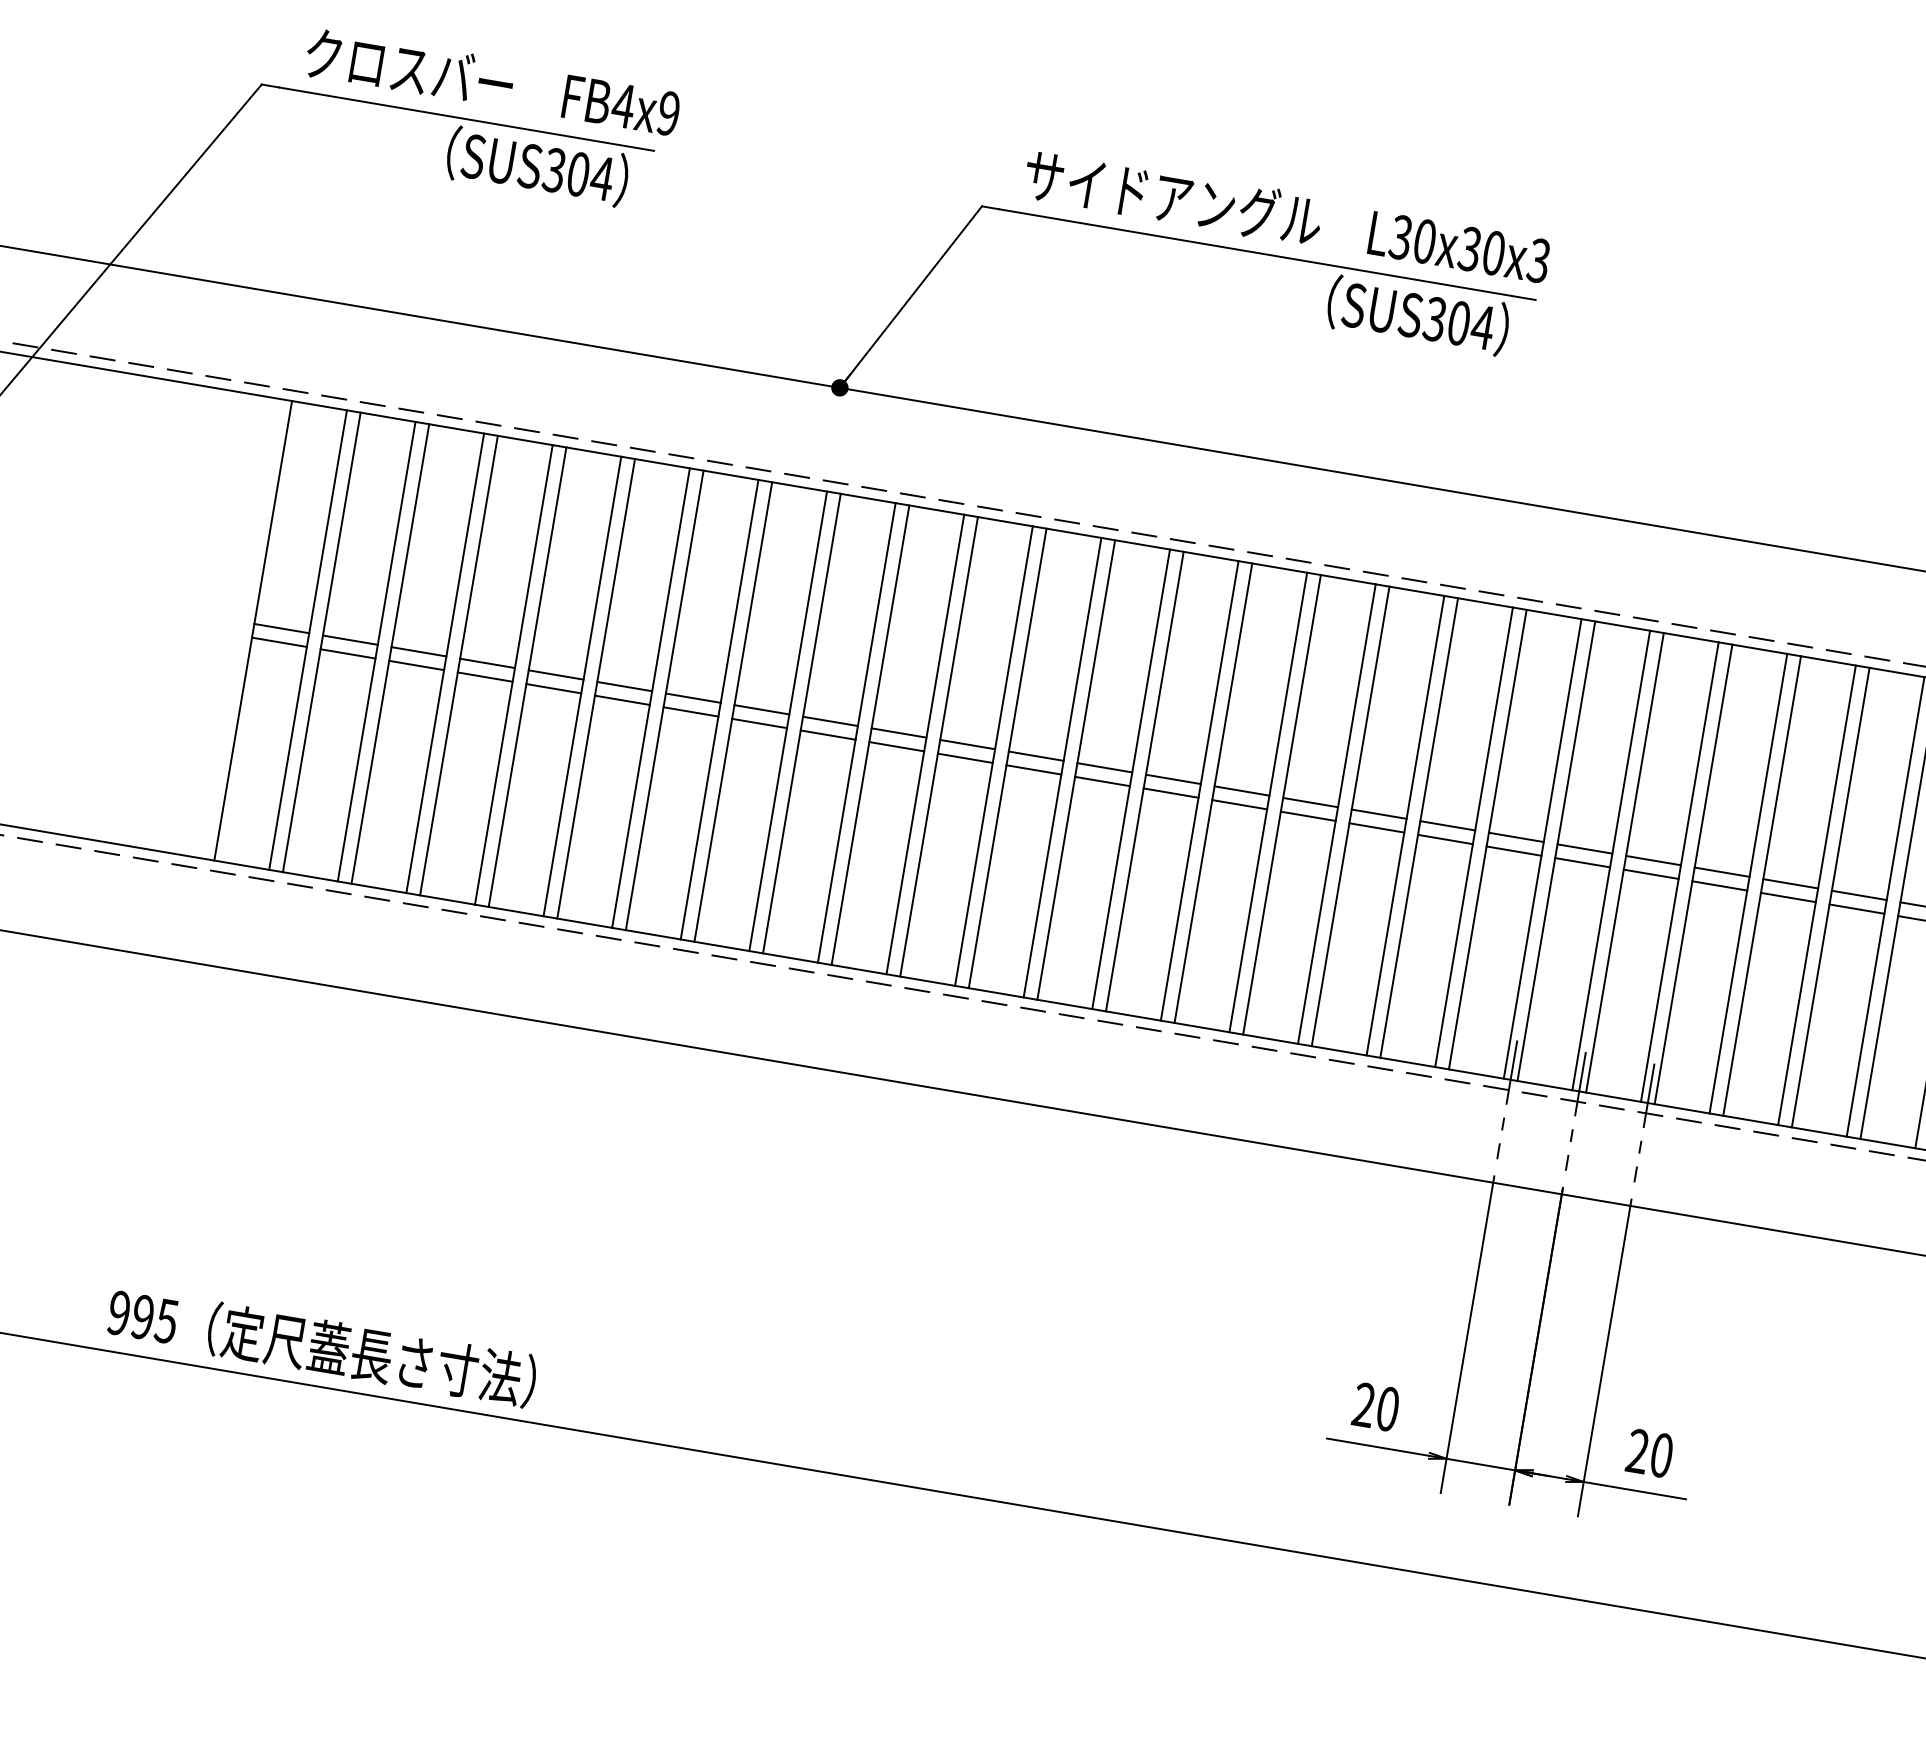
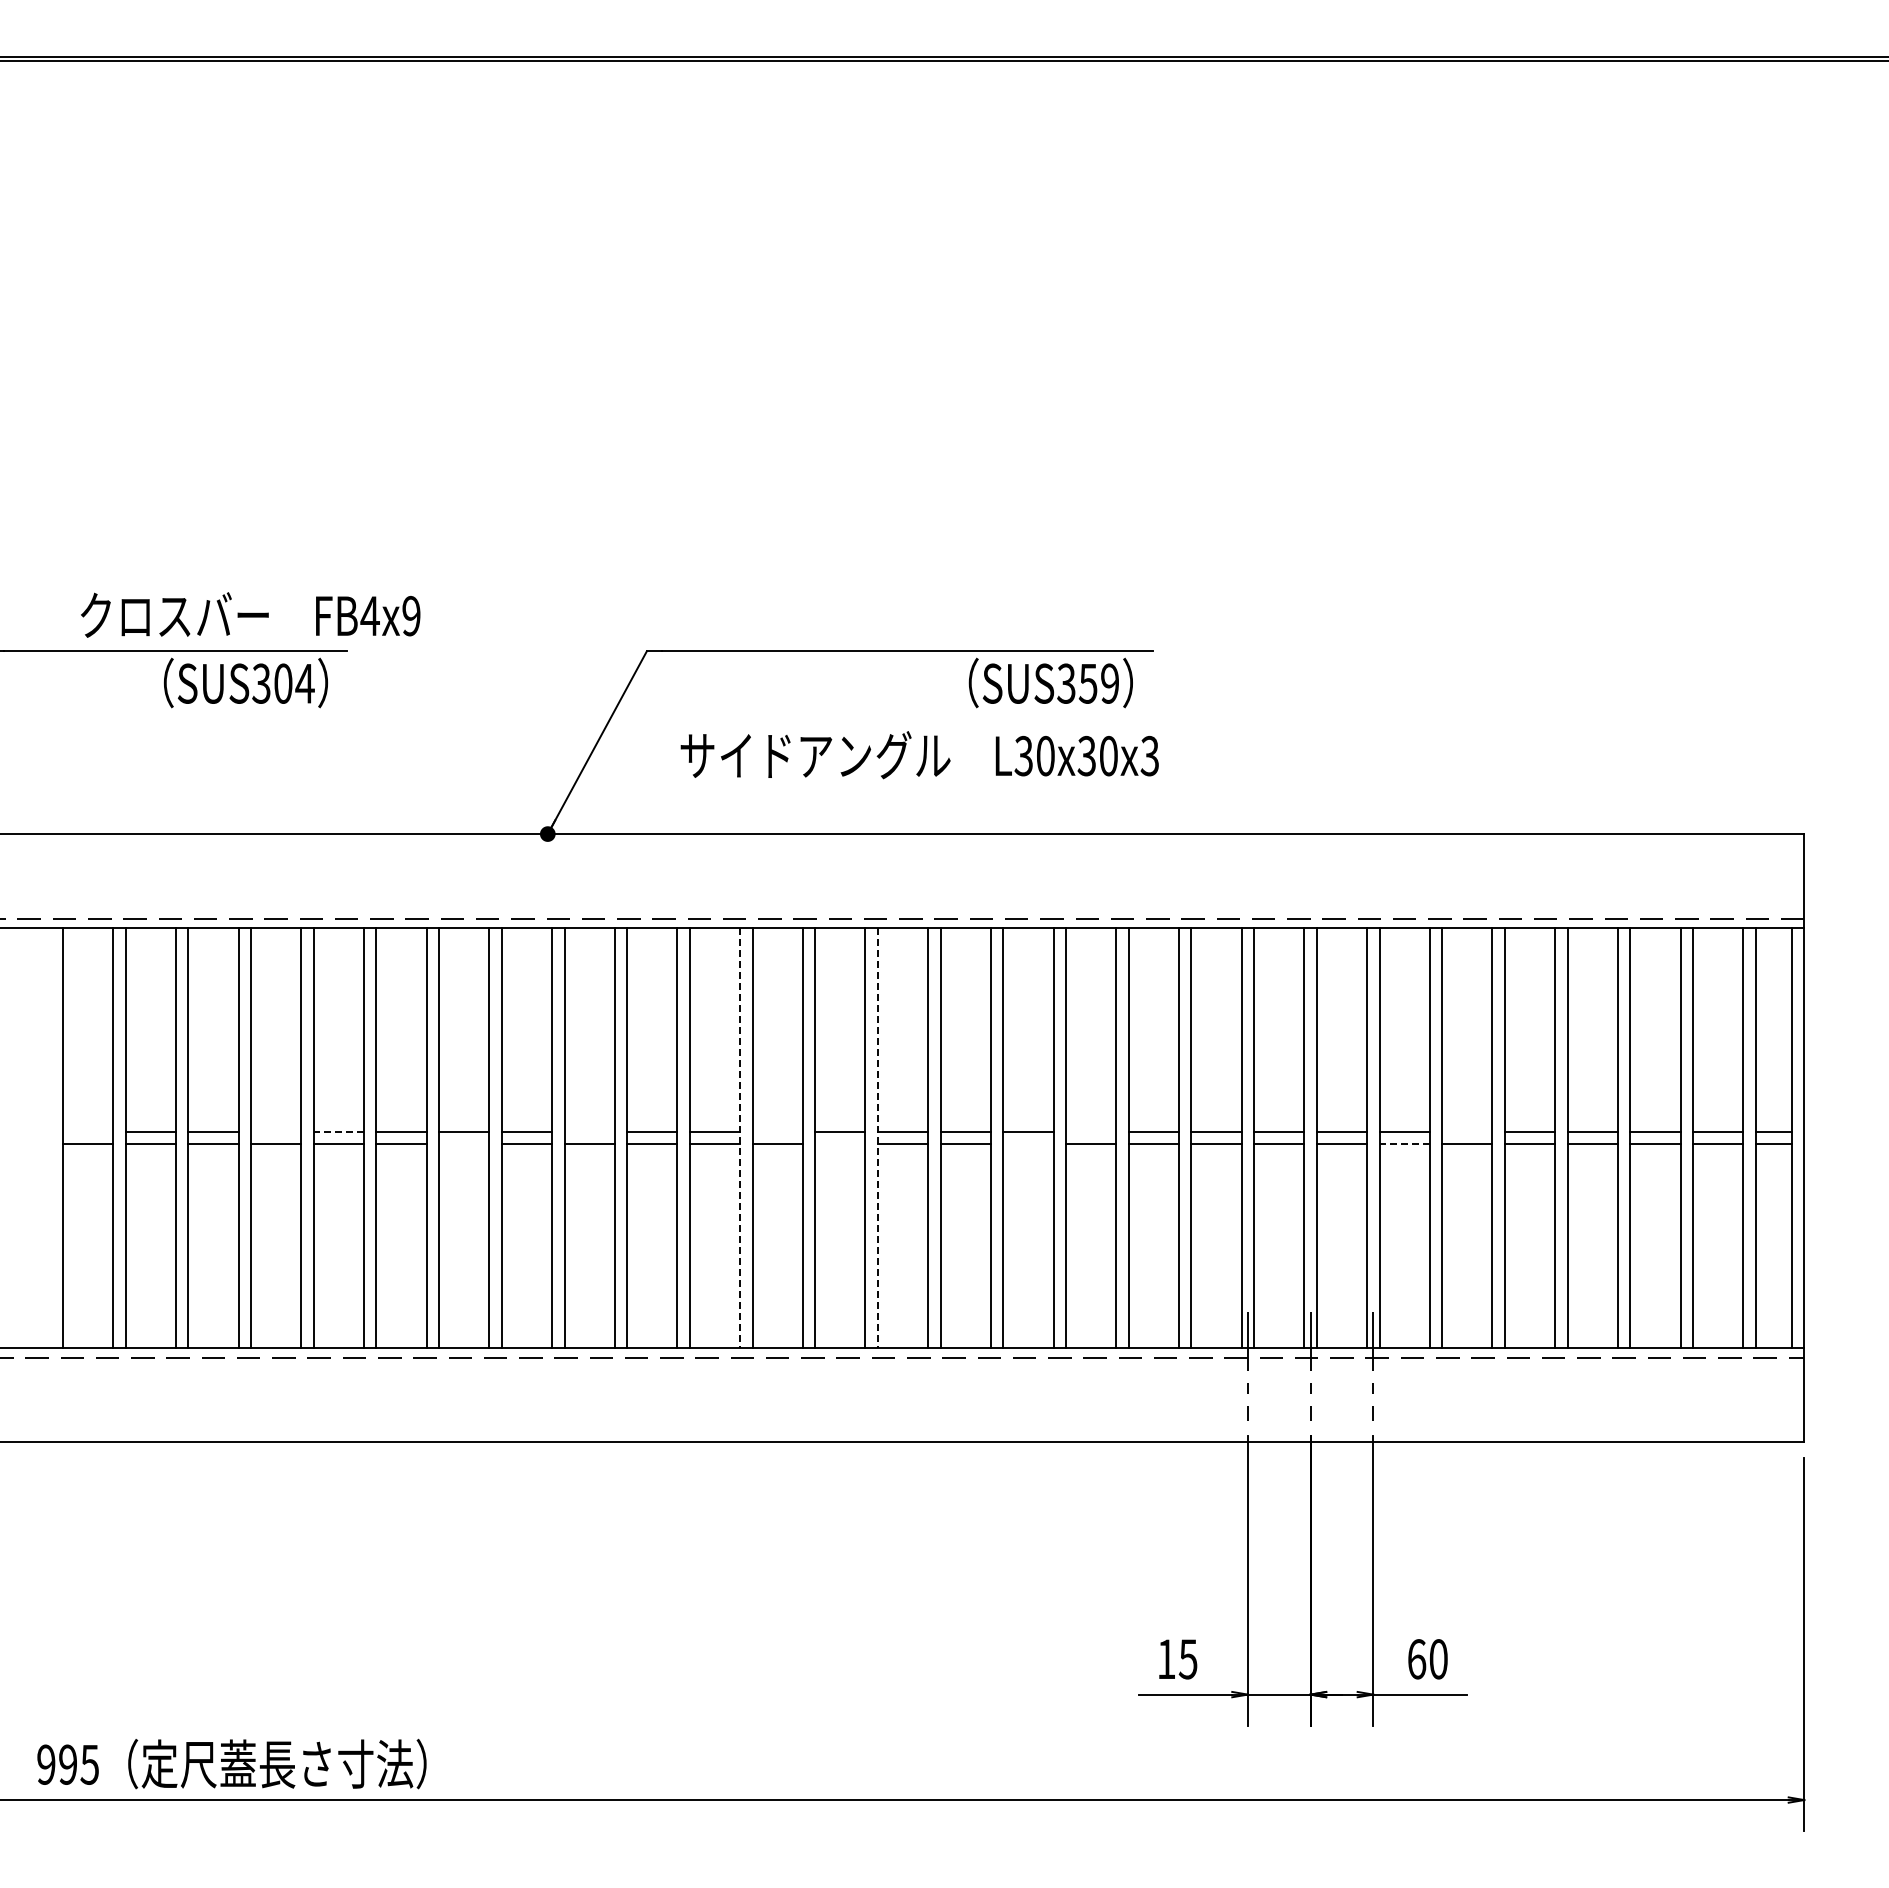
text: (492, 82) -> (250, 614), moved
text: (1286, 217) -> (919, 755), moved
text: (1470, 325) -> (1098, 683), SUS304 -> SUS359
line: (281, 628) -> (87, 1131), removed
line: (488, 663) -> (276, 1131), removed
line: (555, 674) -> (338, 1131), solid -> dashed
line: (691, 712) -> (464, 1144), removed
line: (830, 720) -> (589, 1131), removed
line: (1036, 755) -> (777, 1131), removed
line: (994, 756) -> (740, 1138), solid -> dashed
line: (1102, 781) -> (840, 1144), removed
line: (1145, 782) -> (878, 1138), solid -> dashed
line: (1379, 813) -> (1091, 1131), removed
line: (1308, 816) -> (1028, 1144), removed
line: (1790, 883) -> (1467, 1131), removed
line: (1719, 885) -> (1404, 1144), solid -> dashed
text: (1376, 1407) -> (1177, 1659), 20 -> 15
text: (1637, 1451) -> (1416, 1659), 20 -> 60

